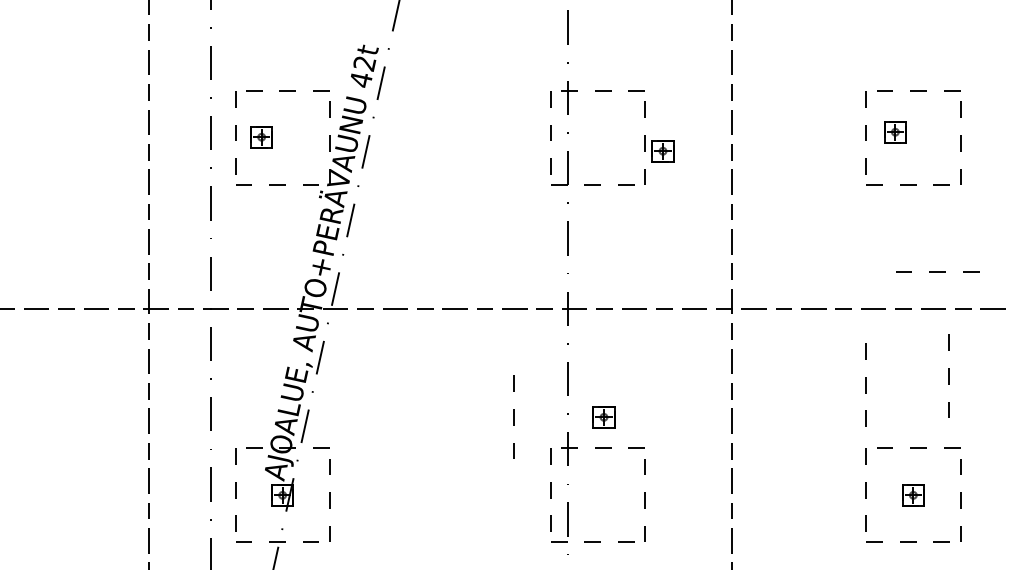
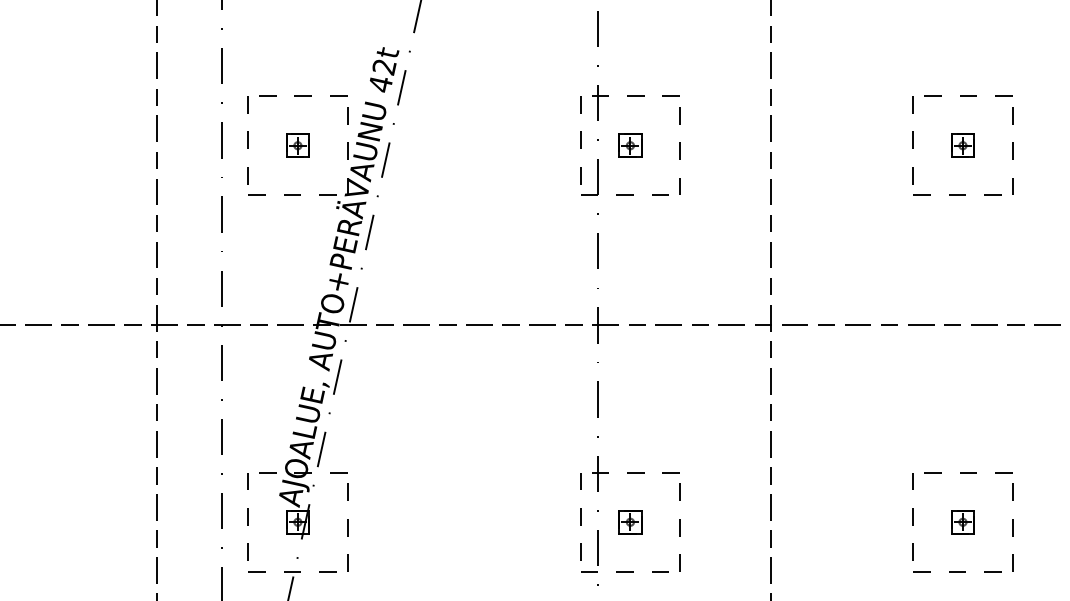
part: (895, 132) -> (963, 146), moved
part: (261, 137) -> (297, 146), moved
part: (662, 151) -> (629, 146), moved
line: (937, 271) -> (988, 286), removed
line: (948, 376) -> (999, 396), removed
line: (865, 384) -> (912, 405), removed
line: (513, 417) -> (541, 440), removed
part: (603, 417) -> (629, 522), moved

